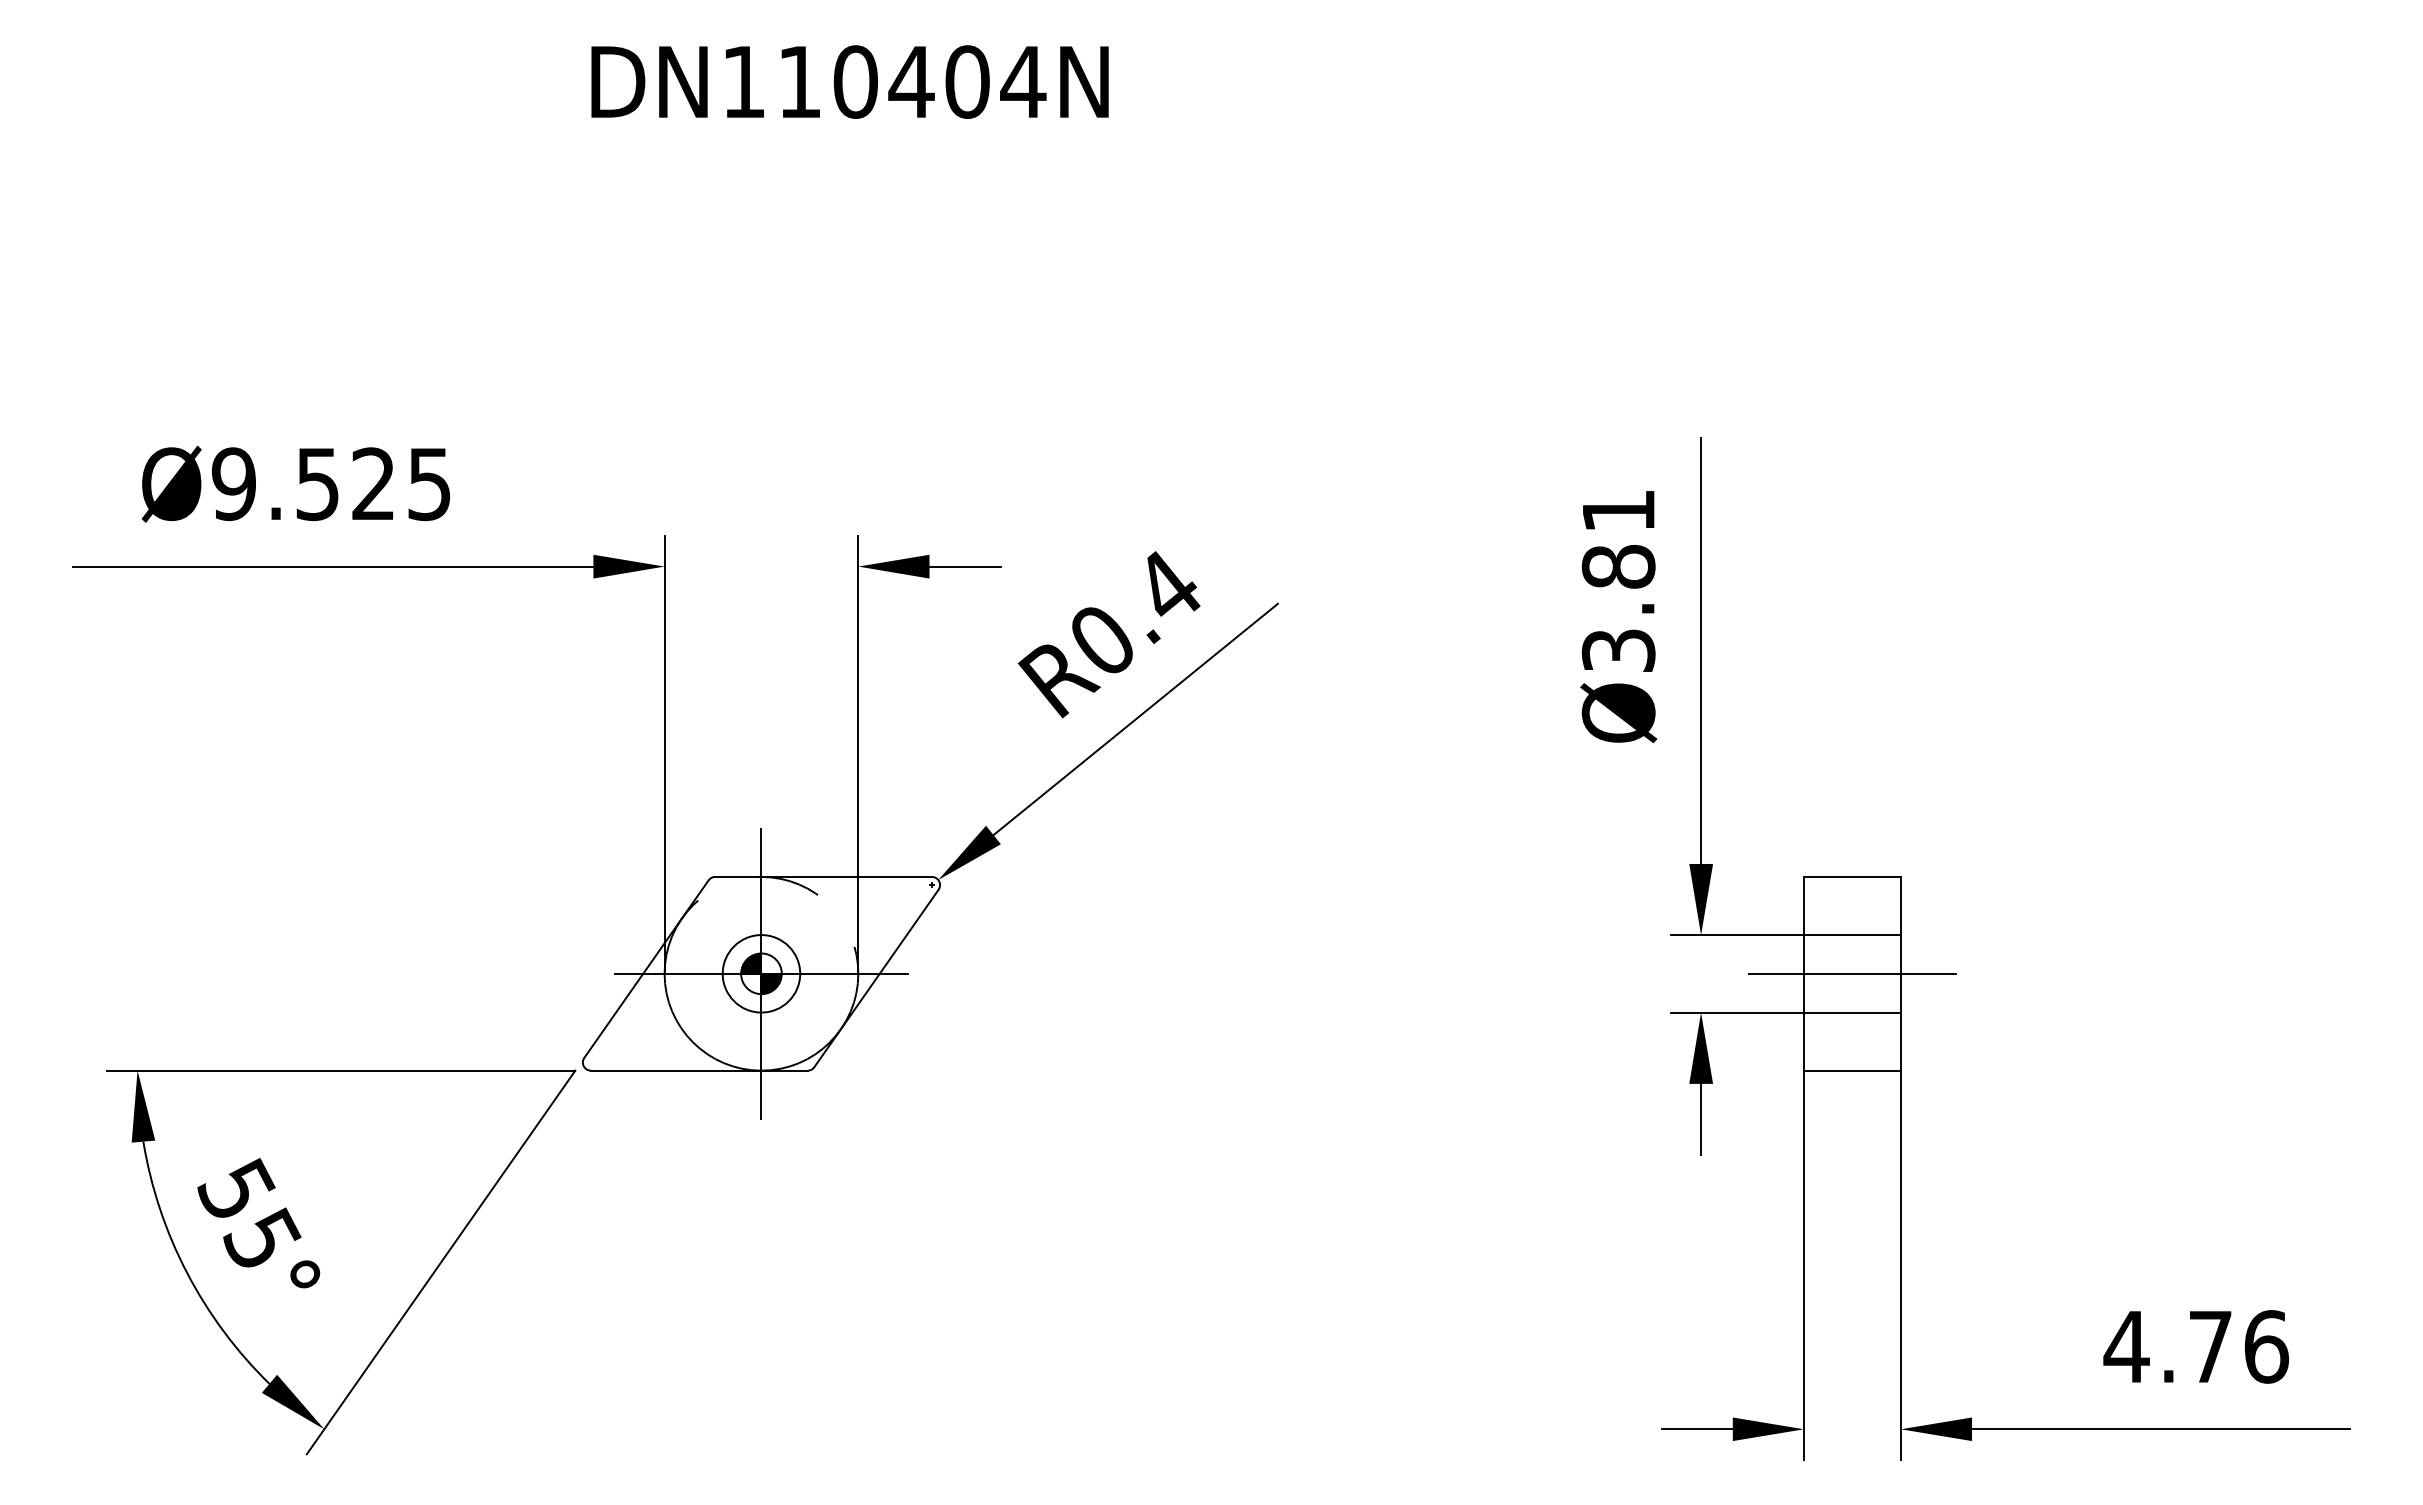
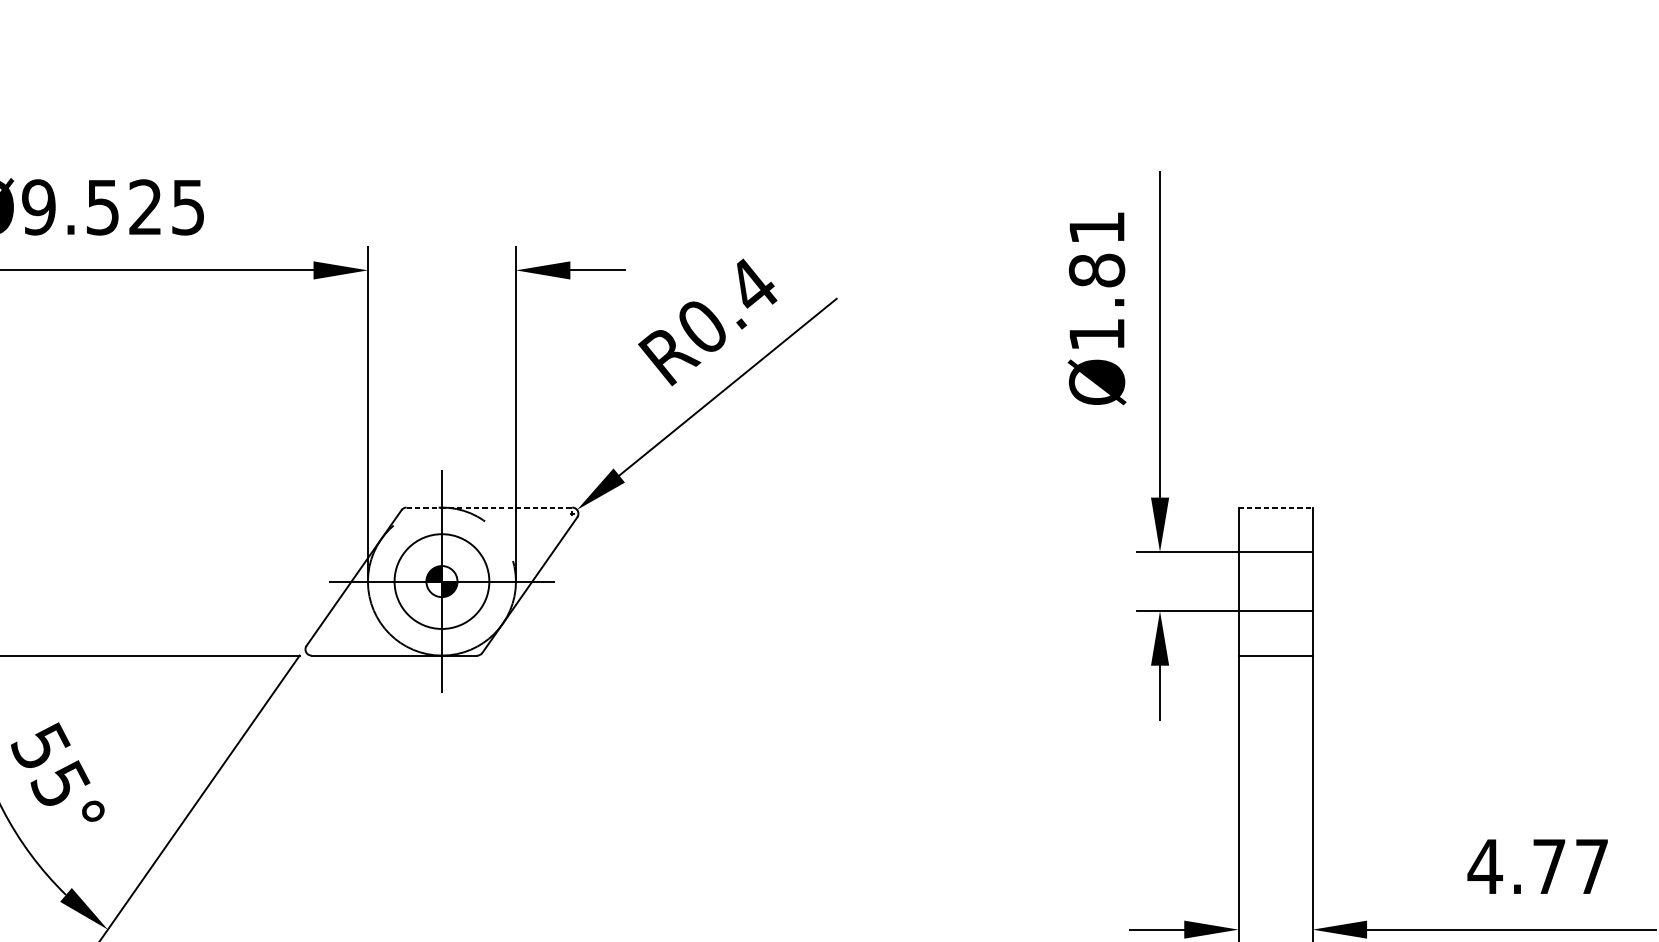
text: (1618, 650) -> (1096, 334), Ø3.81 -> Ø1.81
line: (824, 876) -> (490, 507), solid -> dashed
line: (1852, 876) -> (1275, 507), solid -> dashed
circle: (761, 973) -> (441, 581), size x1.6
line: (1852, 973) -> (1275, 581), removed
text: (2266, 1346) -> (1592, 866), 4.76 -> 4.77

